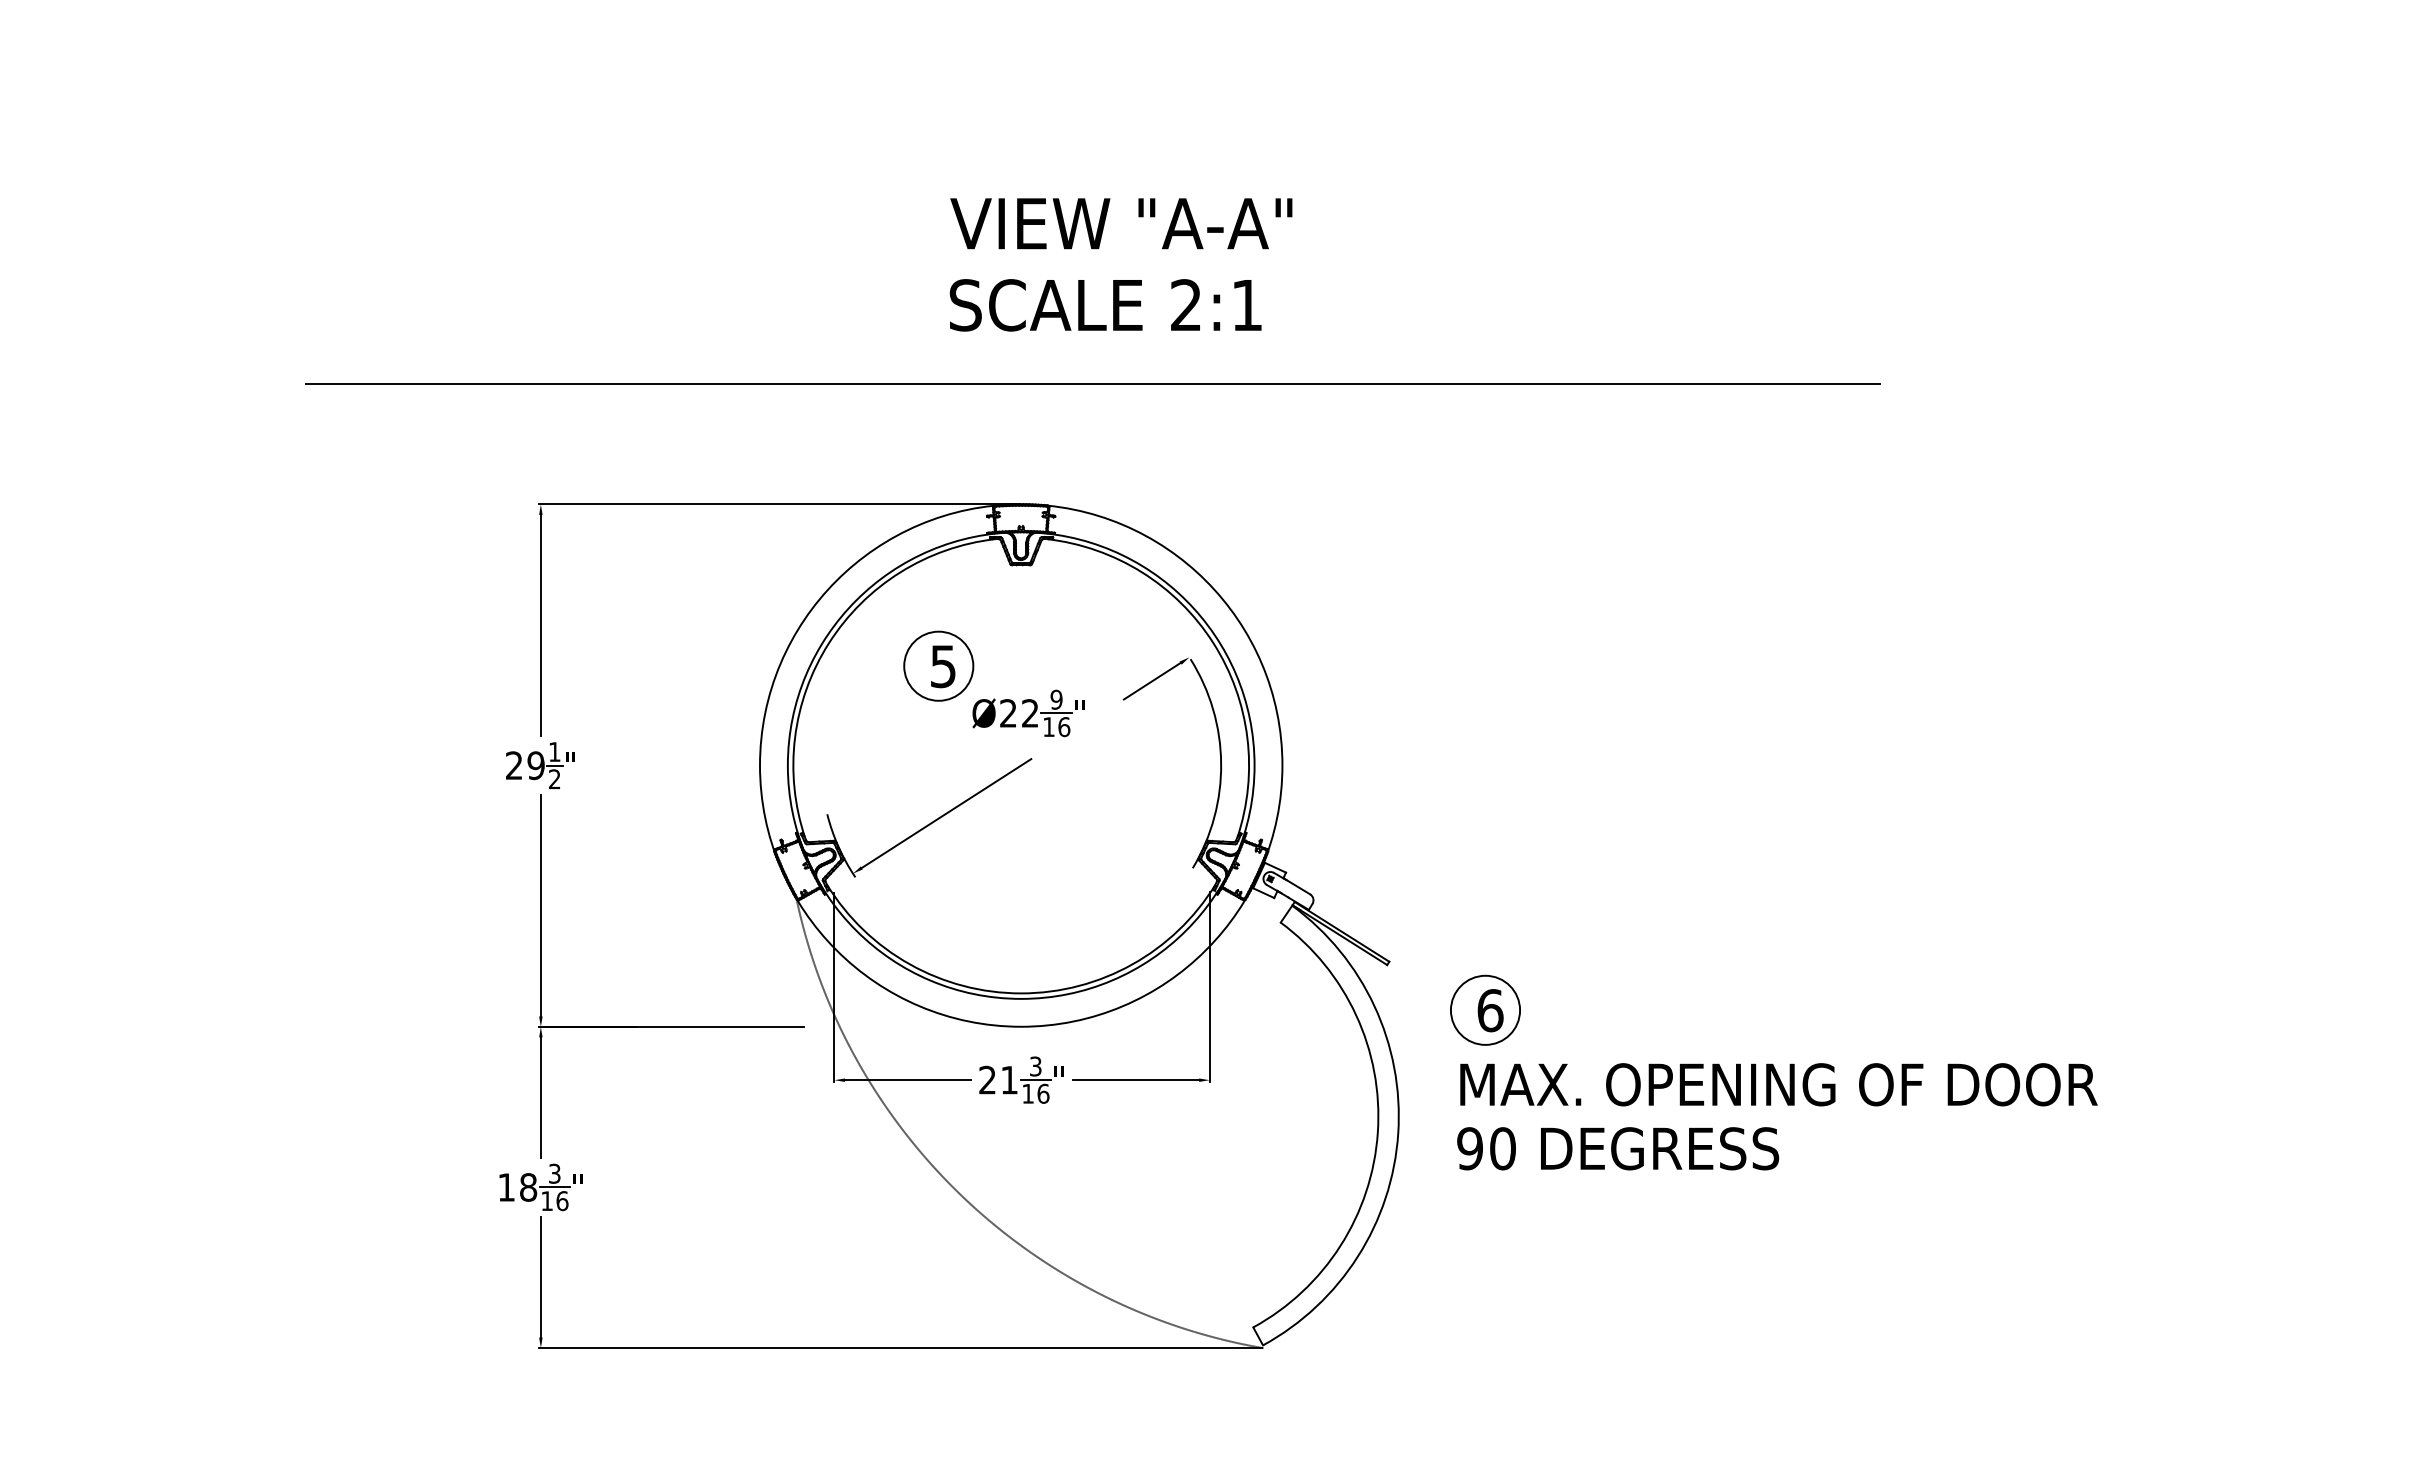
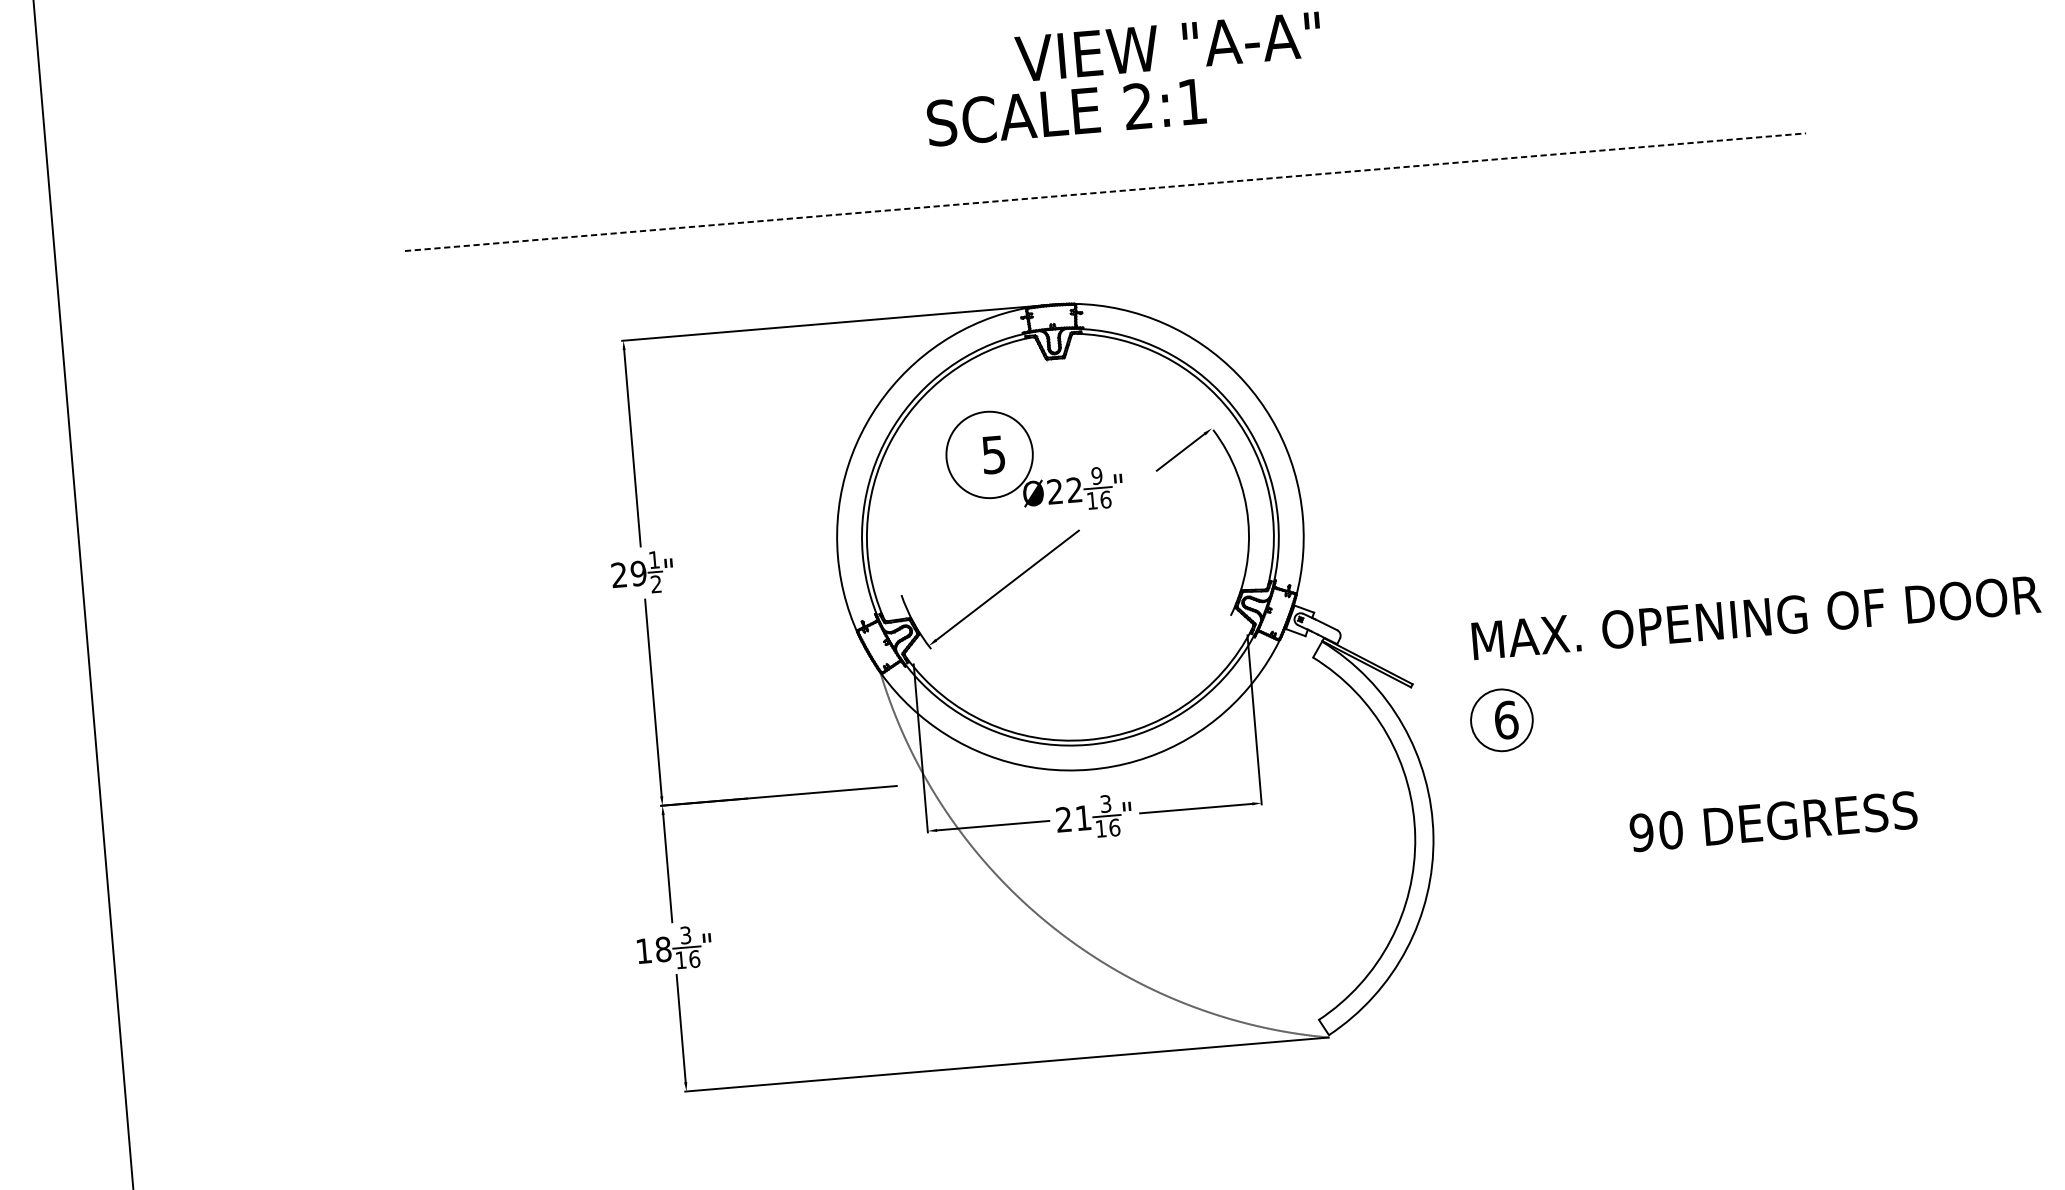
text: (1121, 223) -> (1168, 46), moved
text: (1105, 305) -> (1066, 112), moved
line: (1093, 383) -> (1106, 191), solid -> dashed
circle: (938, 665) -> (989, 454), size x1.4
text: (1778, 1084) -> (1755, 617), moved
text: (1618, 1148) -> (1773, 821), moved

